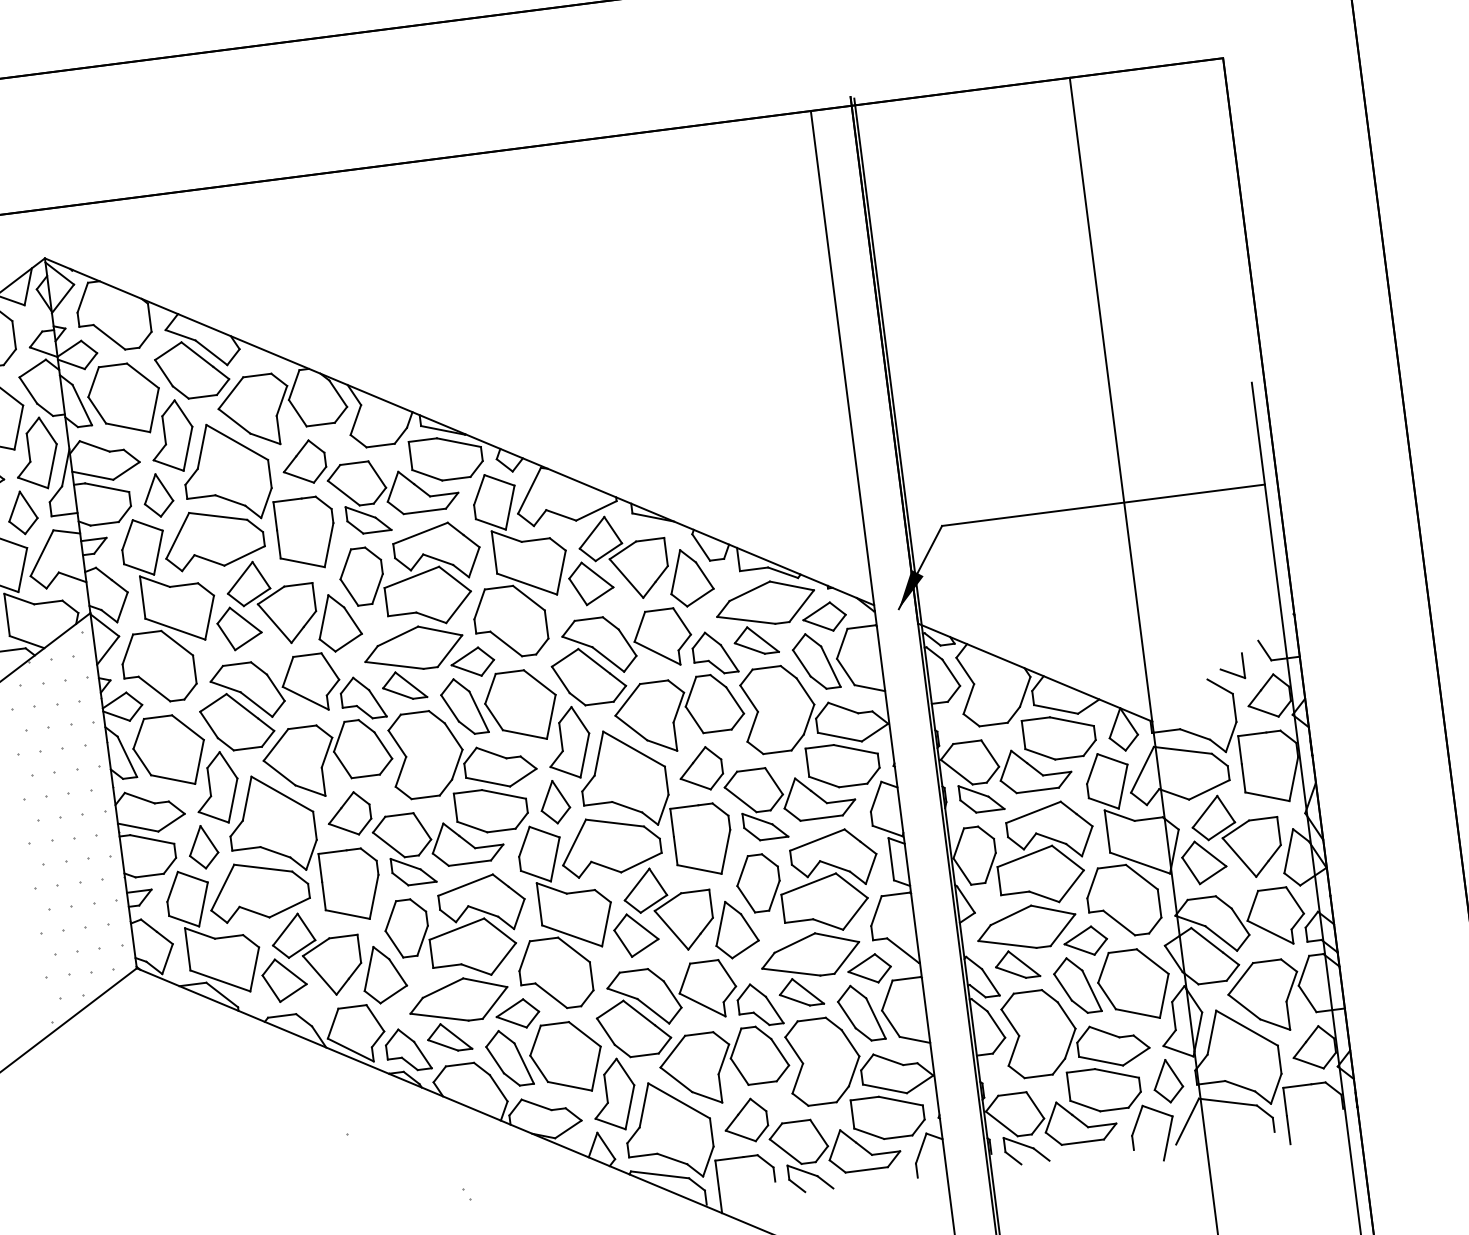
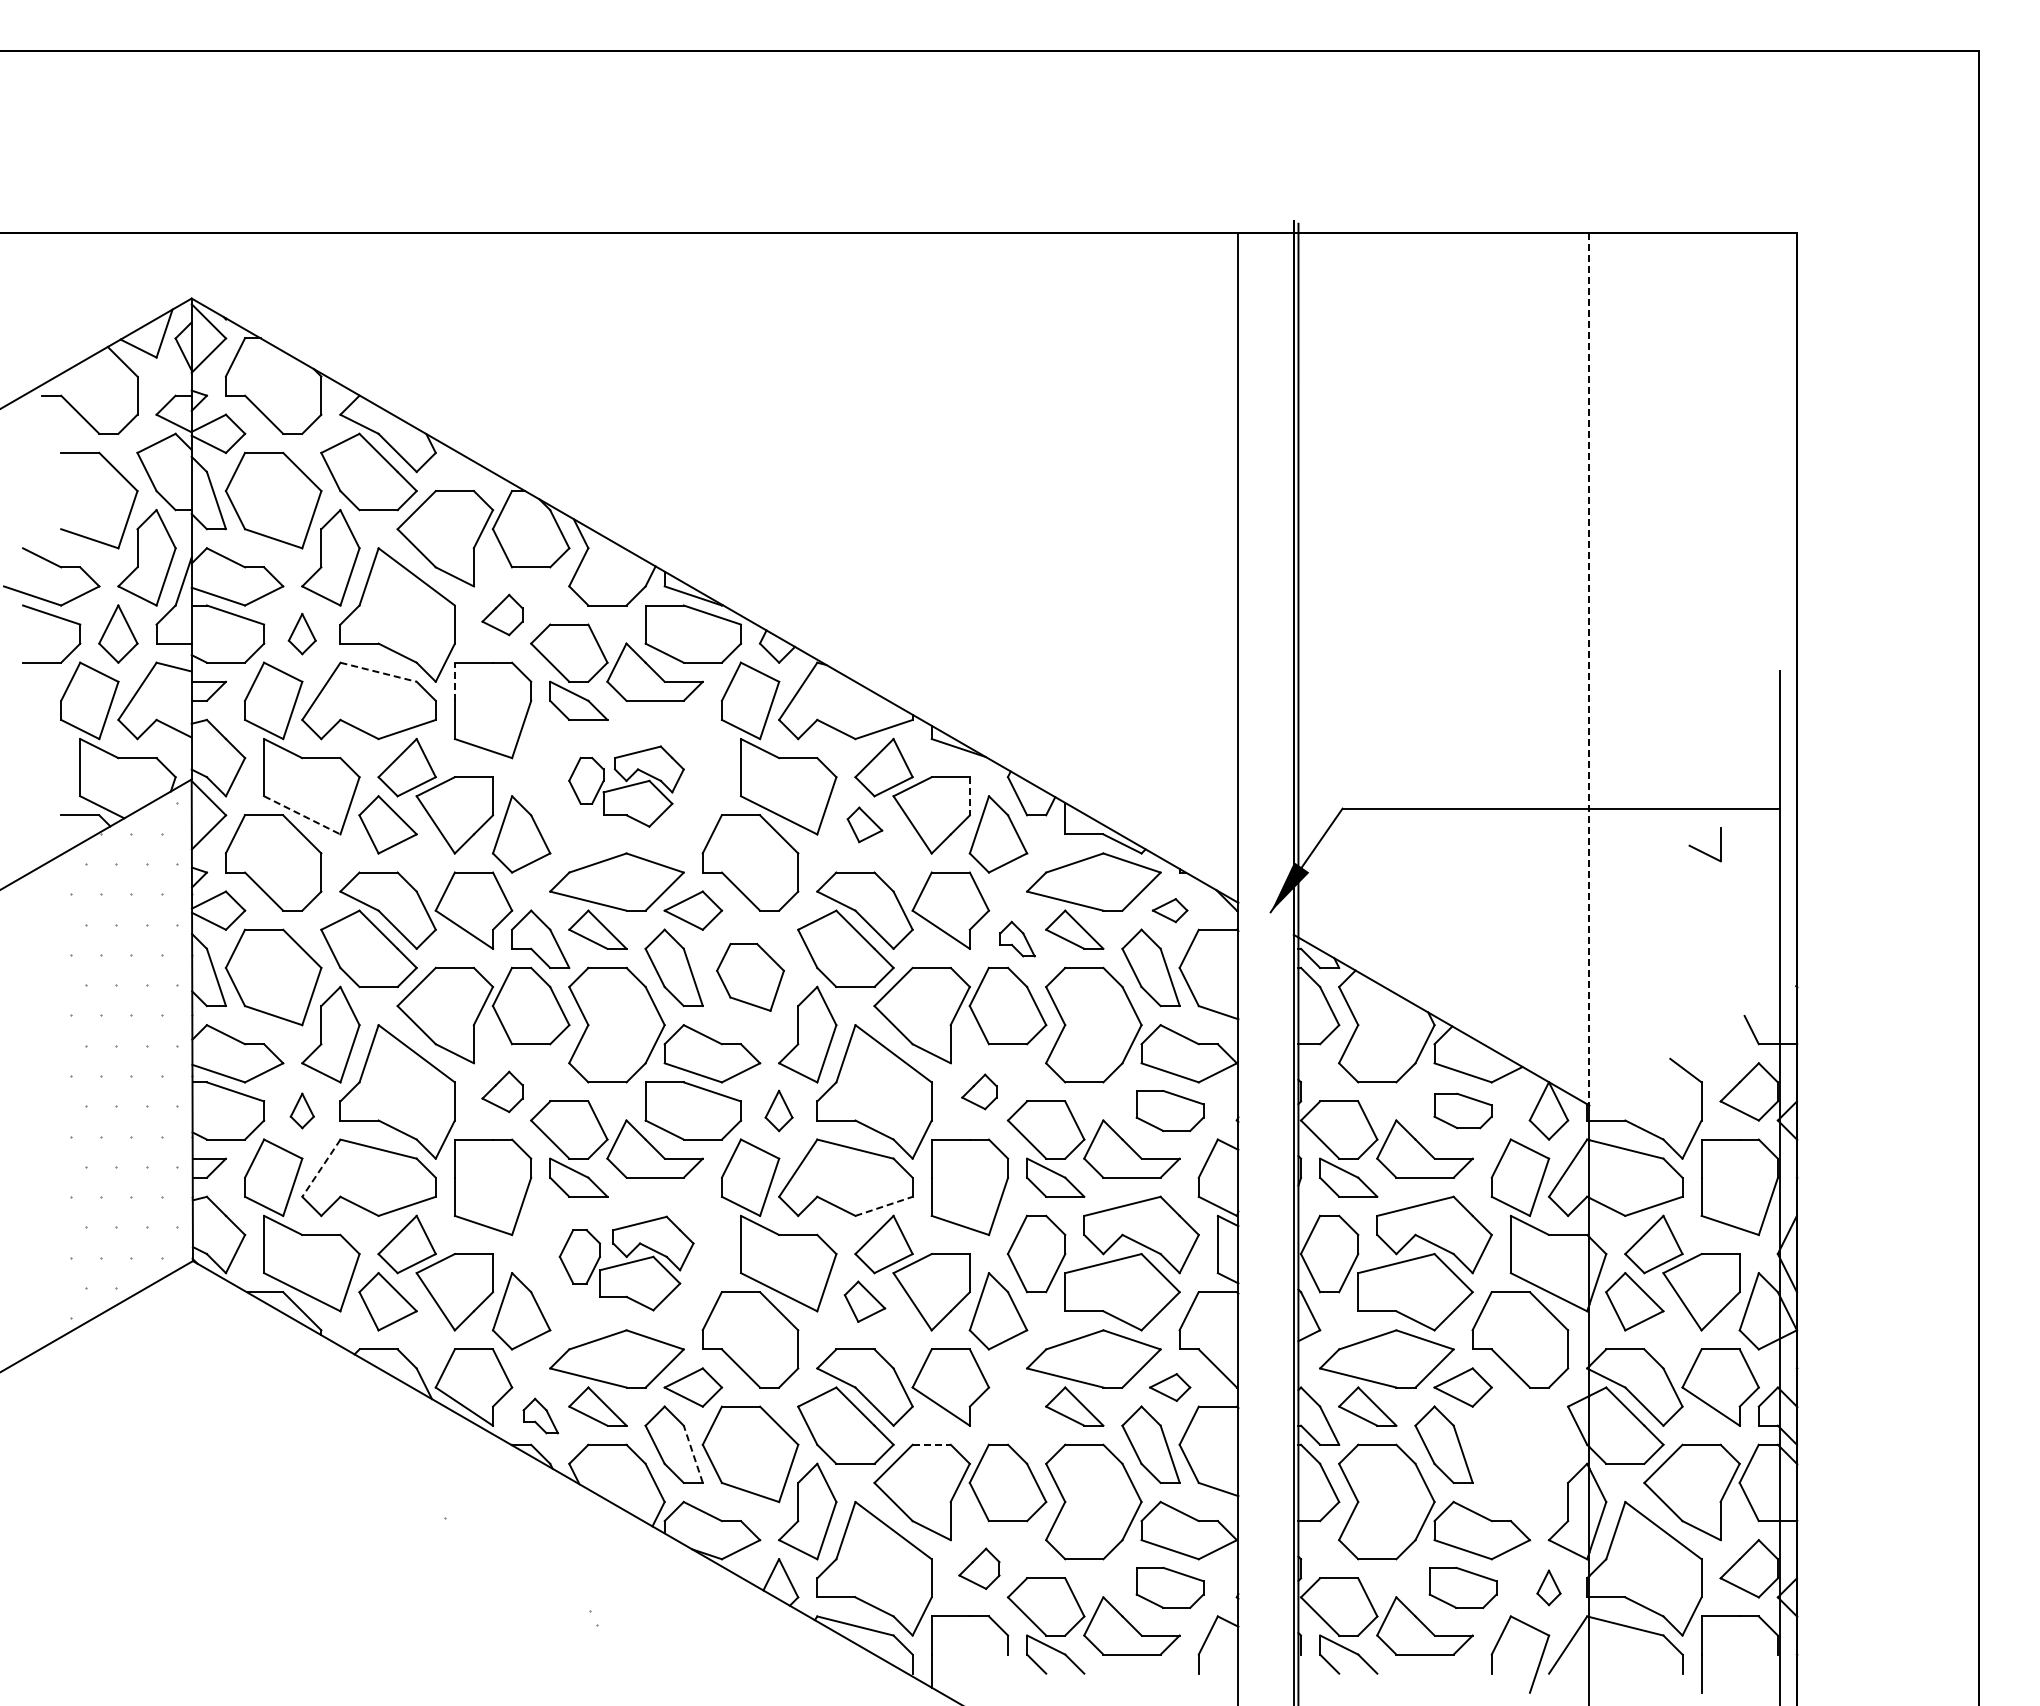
line: (1111, 399) -> (1589, 669), solid -> dashed
part: (304, 462) -> (502, 614), size x0.7
part: (158, 495) -> (302, 633), size x0.7
line: (218, 516) -> (379, 672), solid -> dashed
line: (274, 516) -> (454, 681), solid -> dashed
line: (665, 552) -> (969, 796), solid -> dashed
part: (411, 577) -> (626, 786), size x0.6
part: (590, 582) -> (864, 824), size x0.6
part: (824, 617) -> (1169, 910), size x0.6
line: (175, 629) -> (302, 815), solid -> dashed
part: (714, 652) -> (1017, 938), size x0.6
part: (1229, 671) -> (1701, 850), moved
part: (521, 706) -> (750, 977), size x0.7
part: (1059, 737) -> (1462, 1110), size x0.6
part: (842, 764) -> (1169, 1110), size x0.7
part: (701, 768) -> (979, 1091), size x0.6
part: (554, 801) -> (778, 1110), size x0.7
part: (349, 813) -> (502, 1091), size x0.7
part: (203, 846) -> (302, 1110), size x0.6
line: (641, 862) -> (884, 1206), solid -> dashed
line: (222, 887) -> (321, 1168), solid -> dashed
part: (456, 929) -> (626, 1263), size x0.7
part: (636, 934) -> (864, 1301), size x0.7
part: (869, 969) -> (1169, 1387), size x0.7
part: (1134, 985) -> (1520, 1454), removed
part: (759, 1004) -> (1017, 1415), removed
line: (699, 1033) -> (932, 1444), solid -> dashed
part: (407, 1049) -> (540, 1415), size x0.6
line: (524, 1062) -> (693, 1453), solid -> dashed
part: (1167, 1081) -> (1548, 1587), size x0.6
part: (1104, 1089) -> (1462, 1587), size x0.7
part: (888, 1116) -> (1169, 1587), size x0.7
part: (746, 1120) -> (979, 1568), size x0.7

